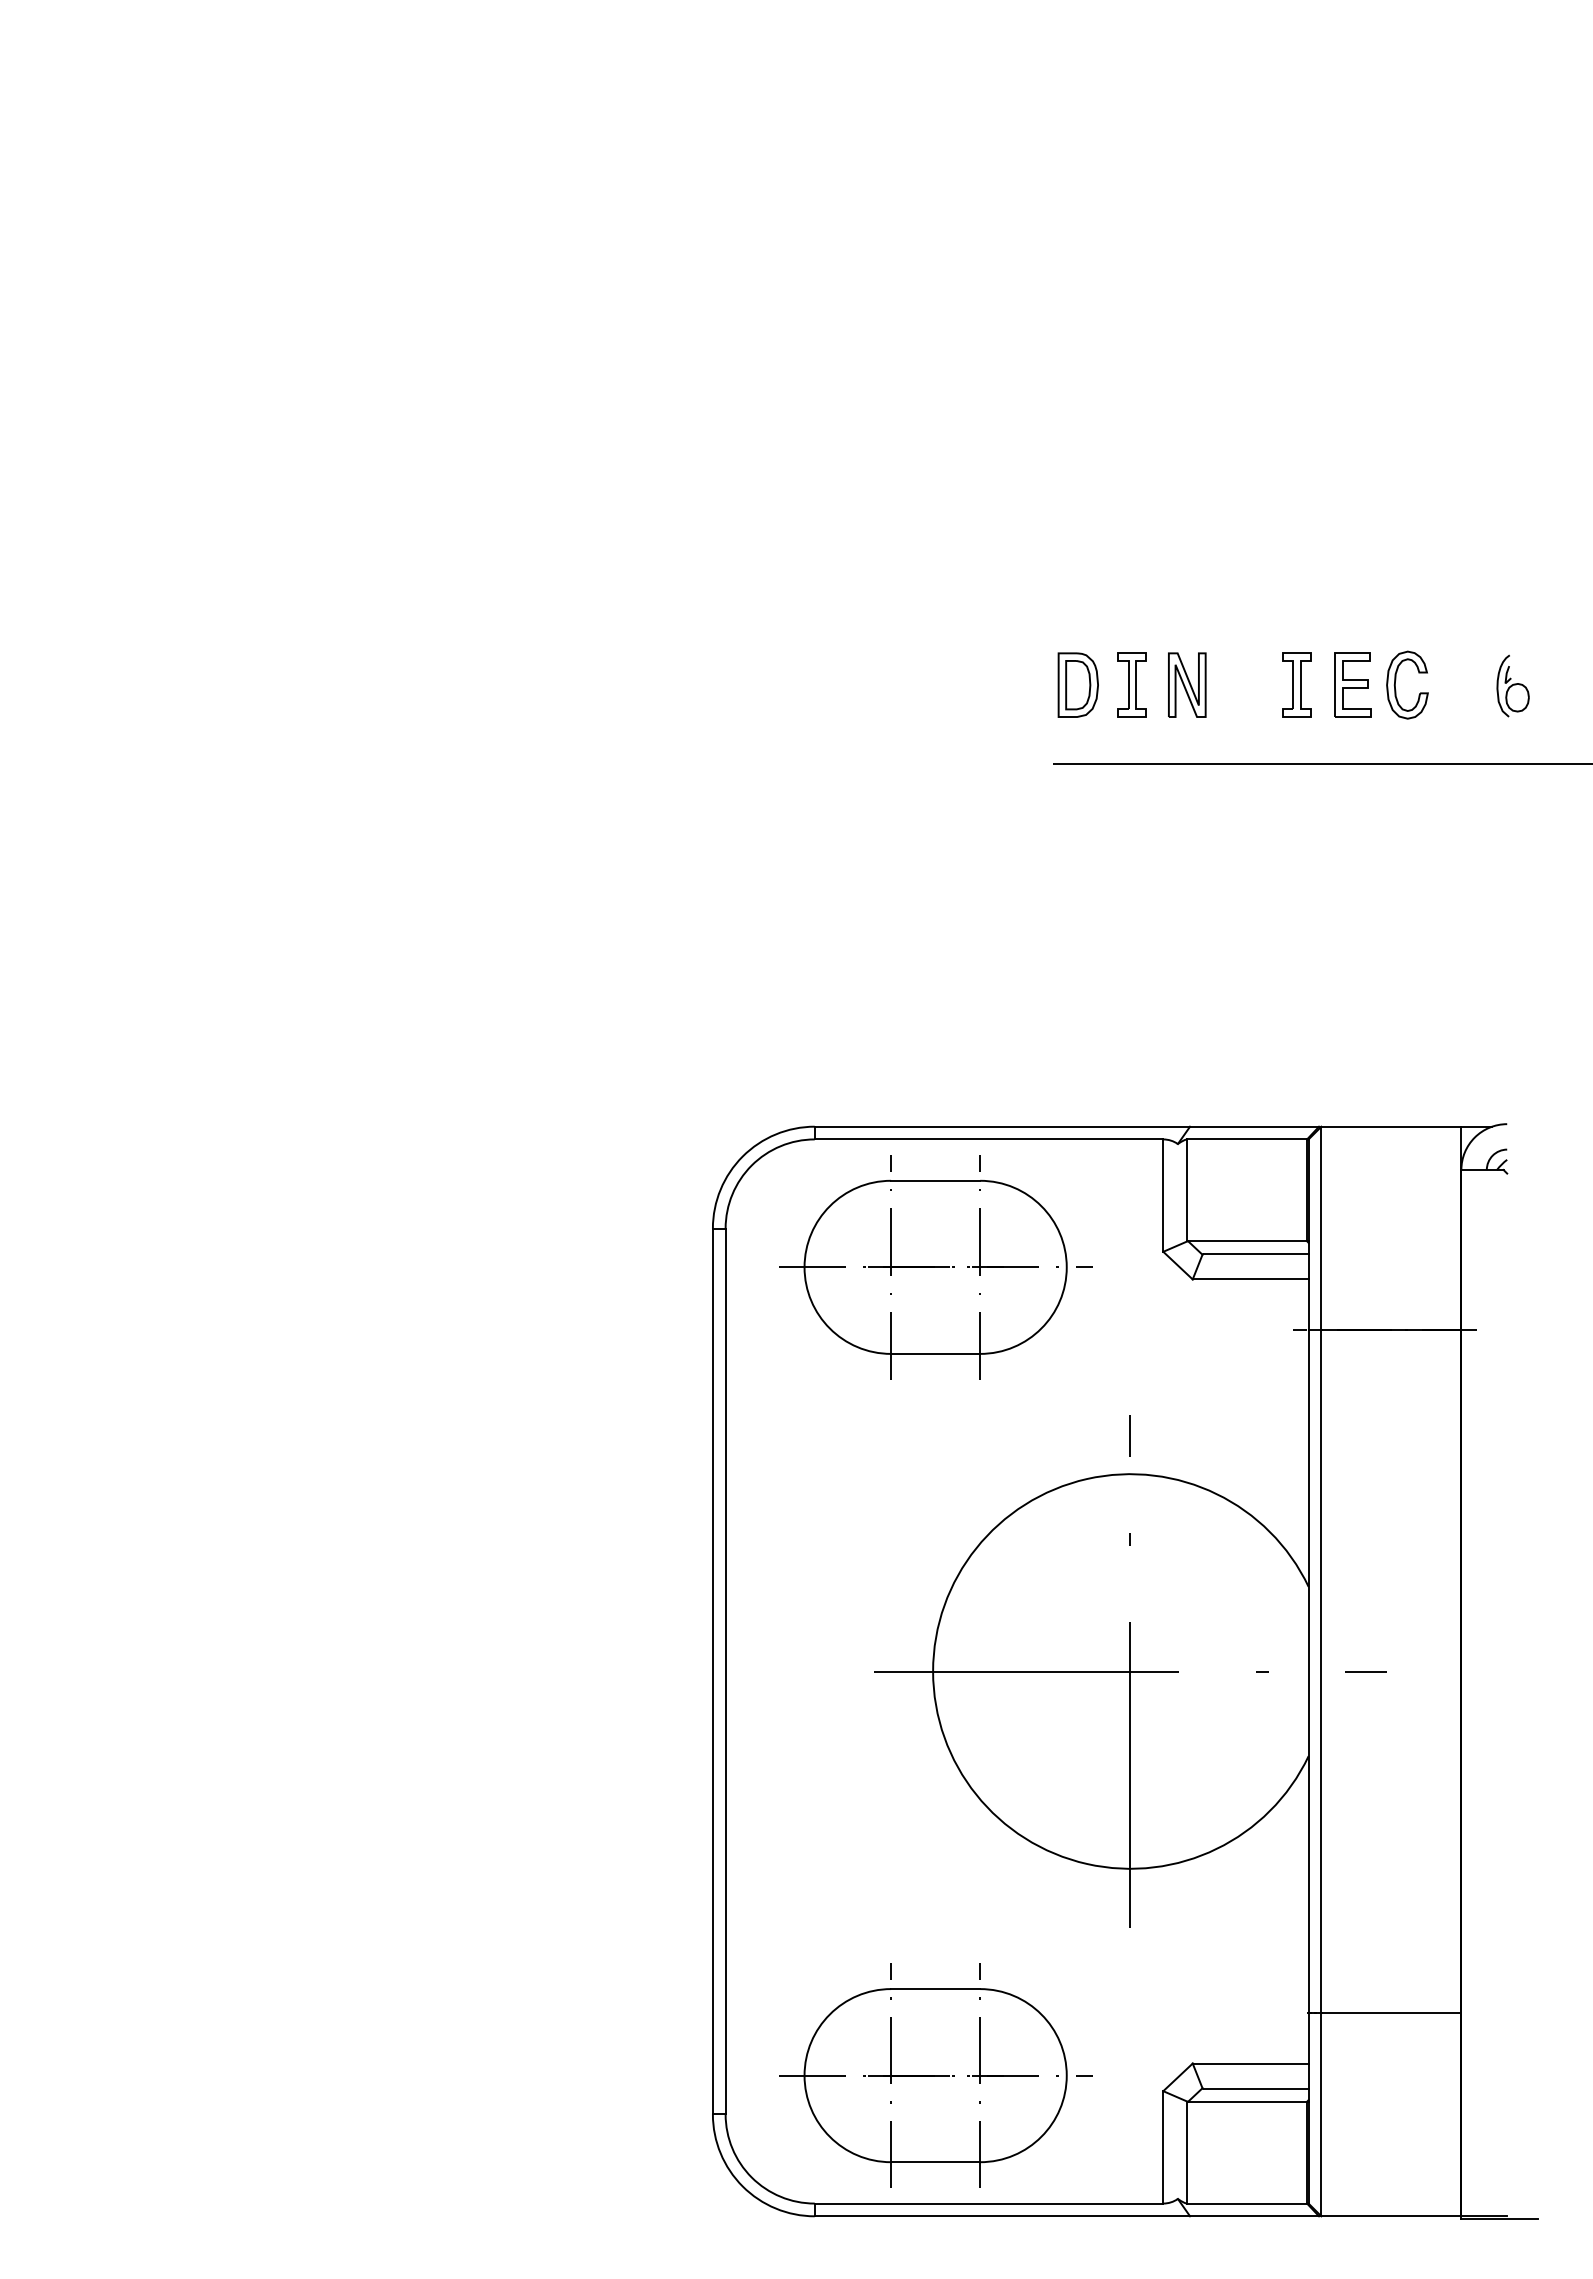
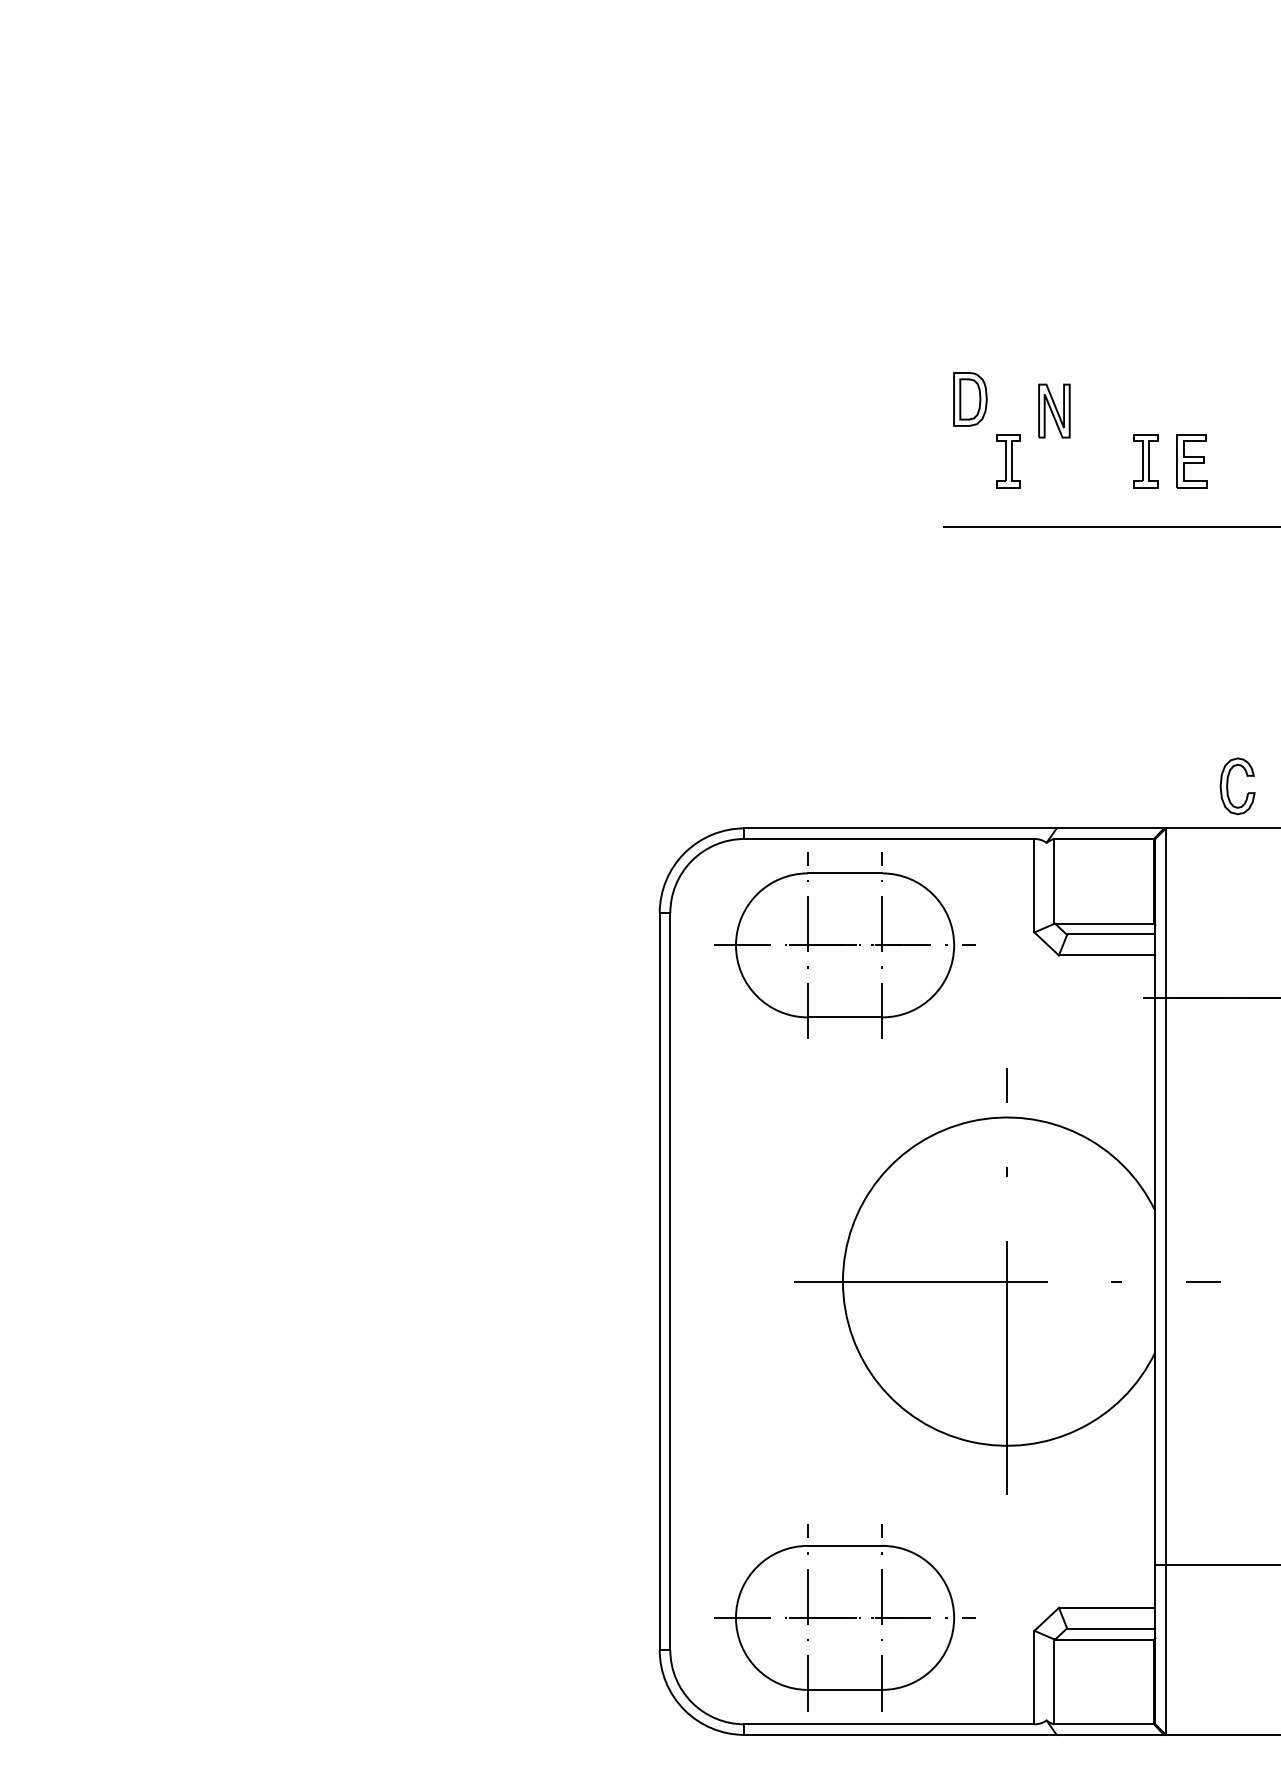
part: (1396, 680) -> (1228, 782), moved
part: (1077, 684) -> (969, 398), moved
part: (1187, 684) -> (1054, 410), moved

